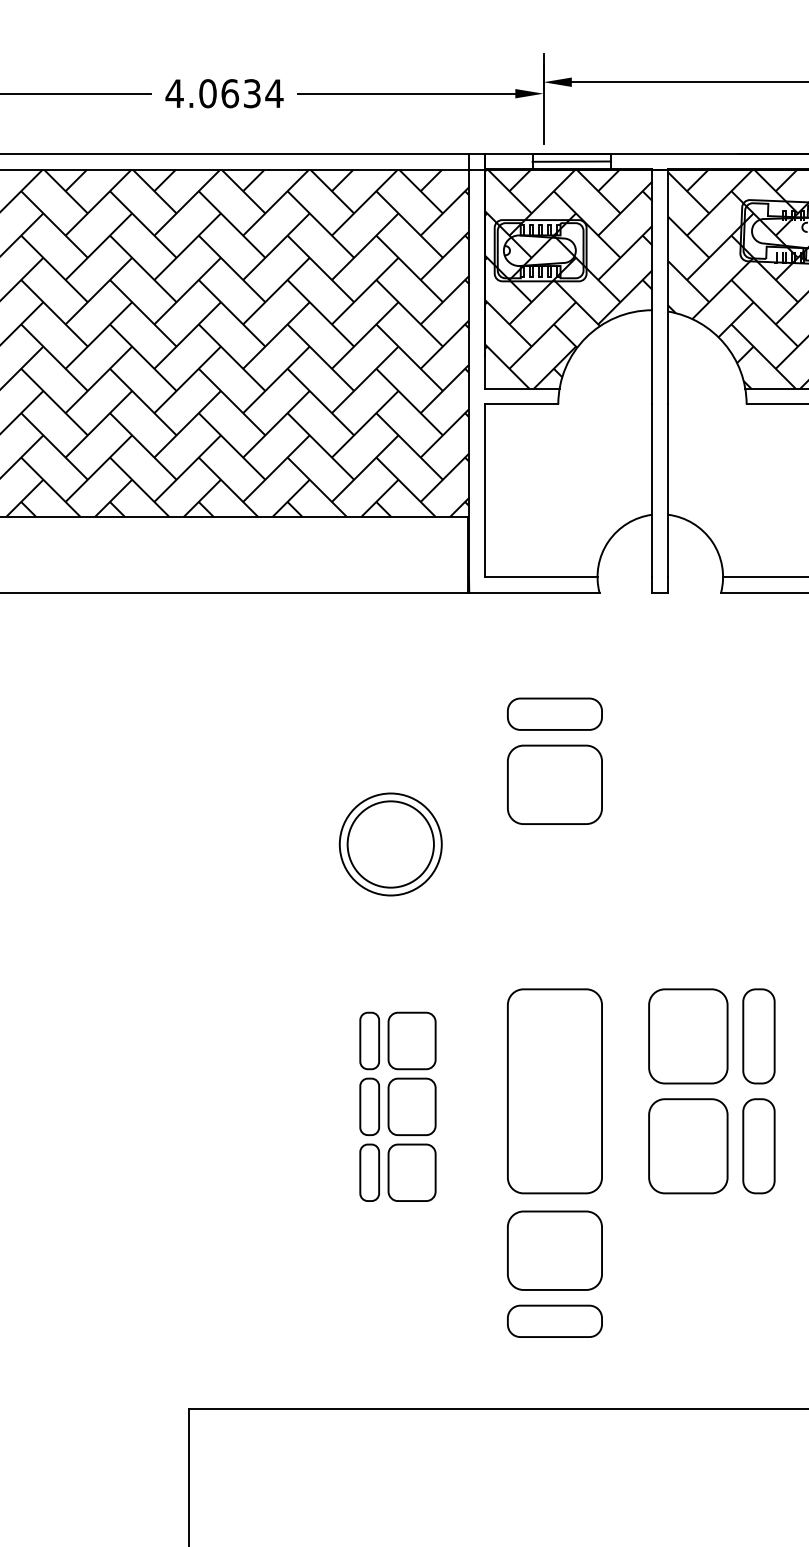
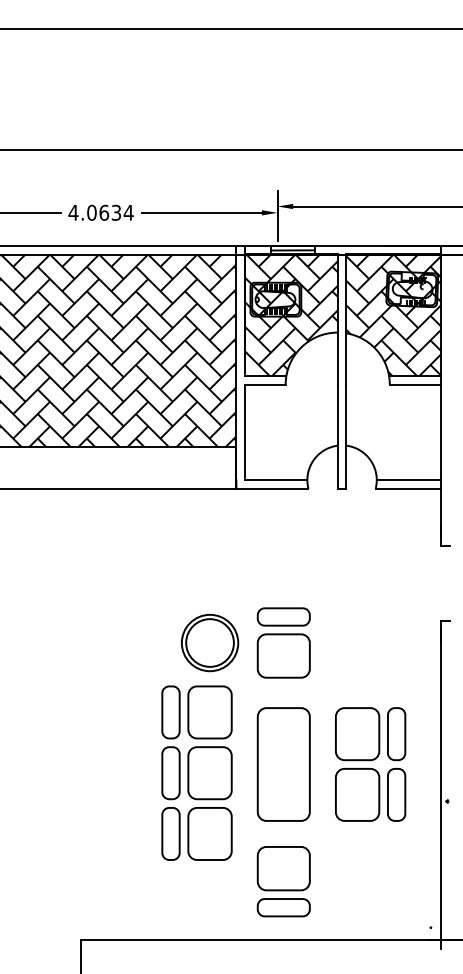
part: (554, 760) -> (283, 642), moved
part: (391, 843) -> (210, 642), moved
part: (397, 1105) -> (196, 772), size x1.67
part: (554, 1273) -> (283, 881), moved

